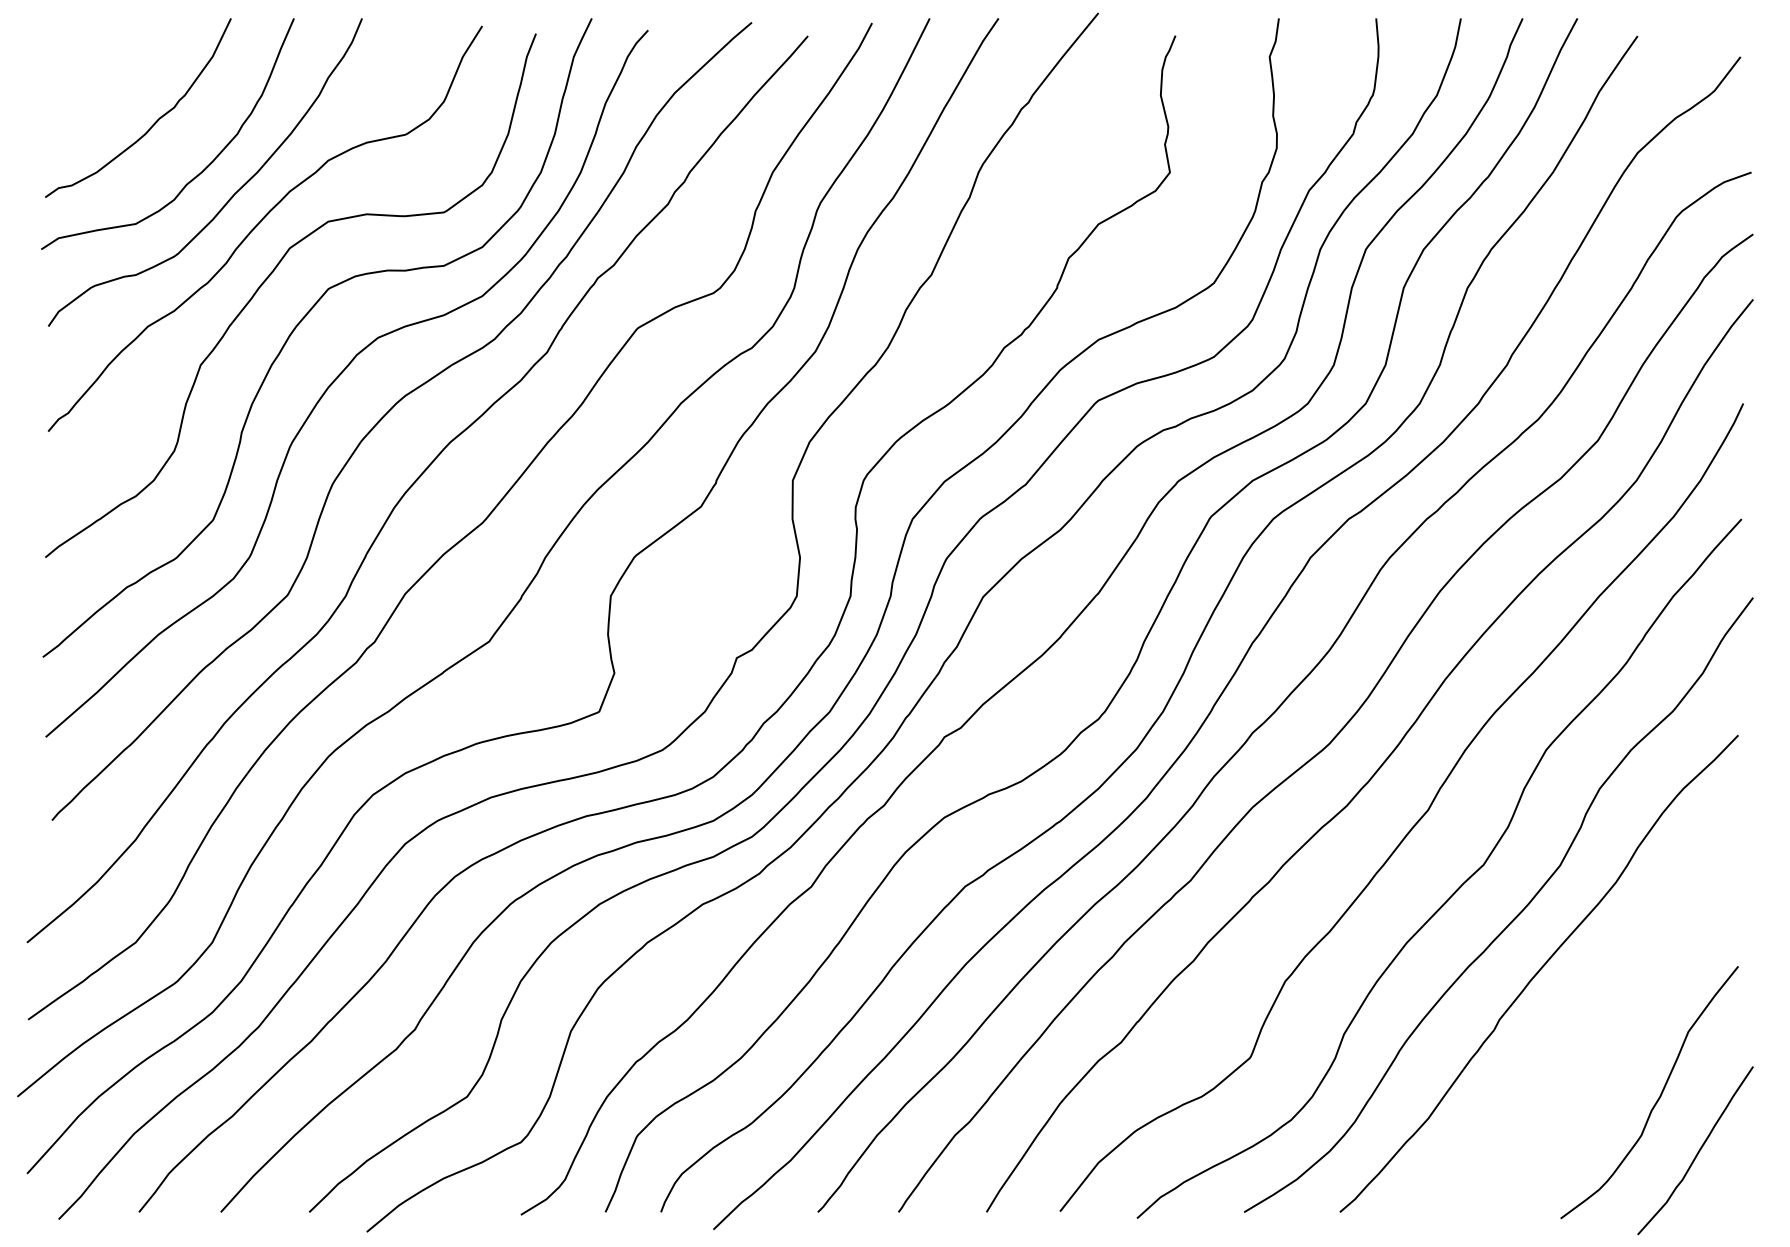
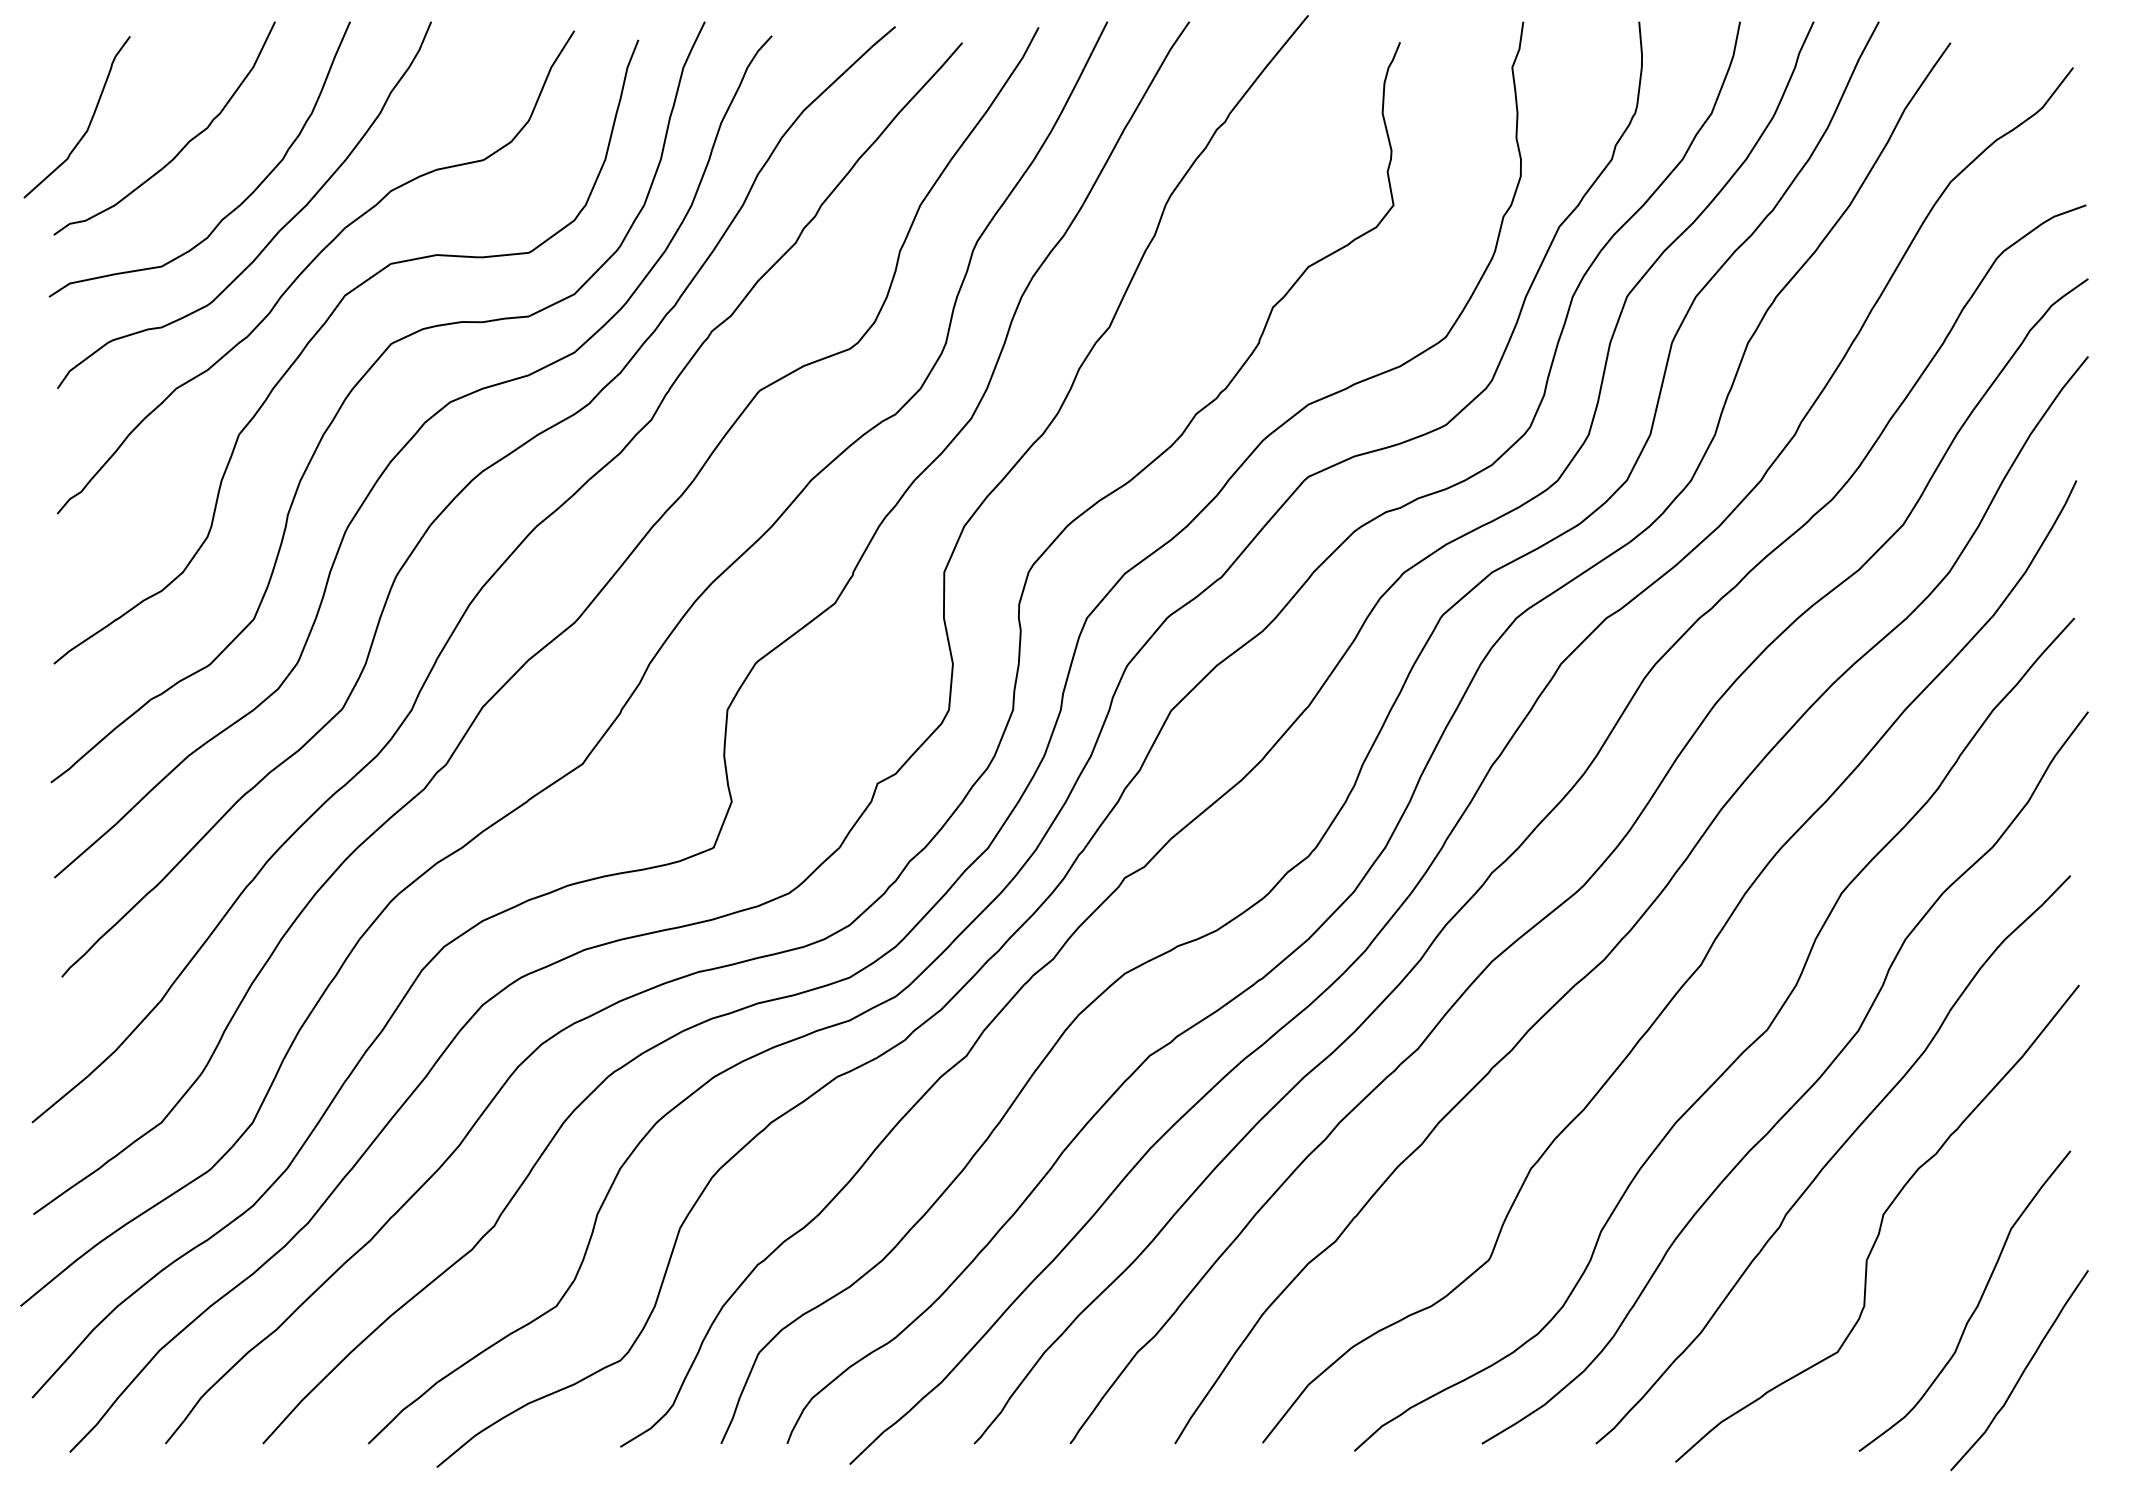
curve: (74, 104) -> (88, 124), added
curve: (1578, 1027) -> (1880, 1223), added

